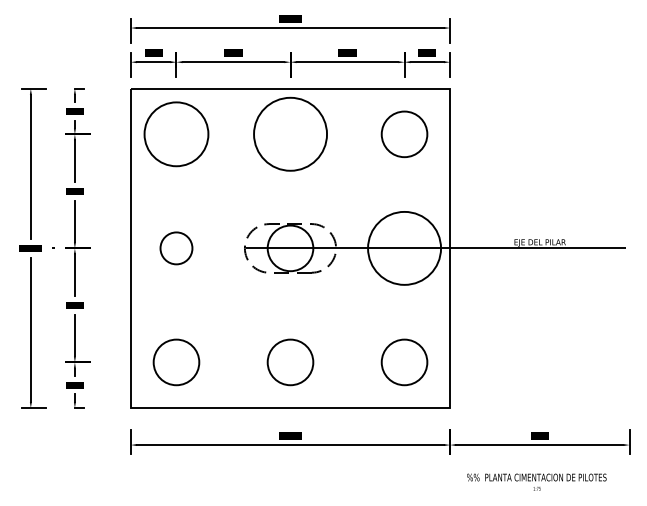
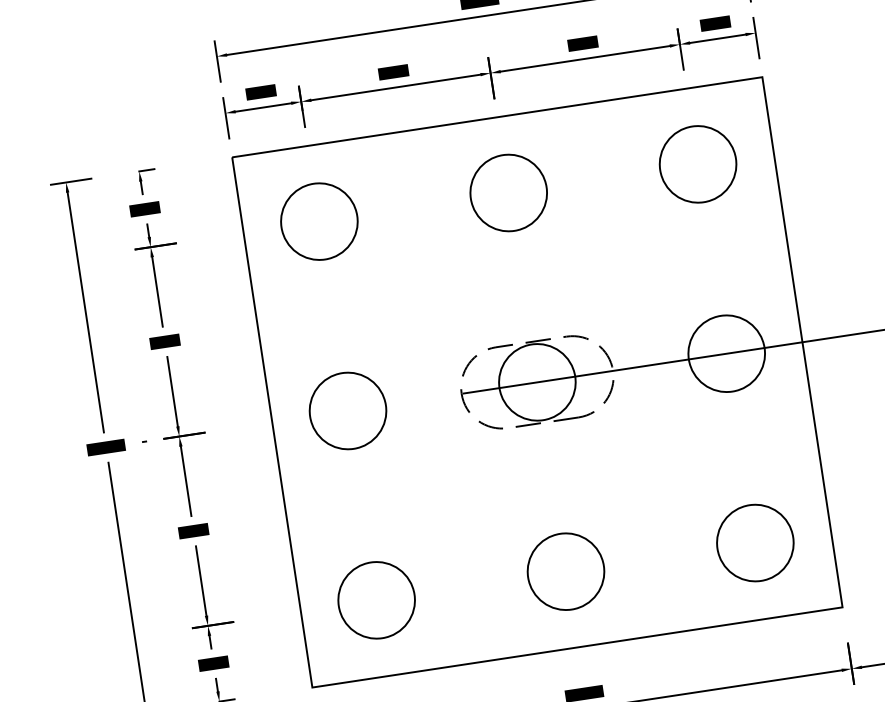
circle: (176, 134) -> (319, 221), size x0.71
circle: (290, 134) -> (508, 193), size x0.62
circle: (176, 248) -> (348, 411), size x1.43
circle: (404, 248) -> (726, 353), size x0.62

